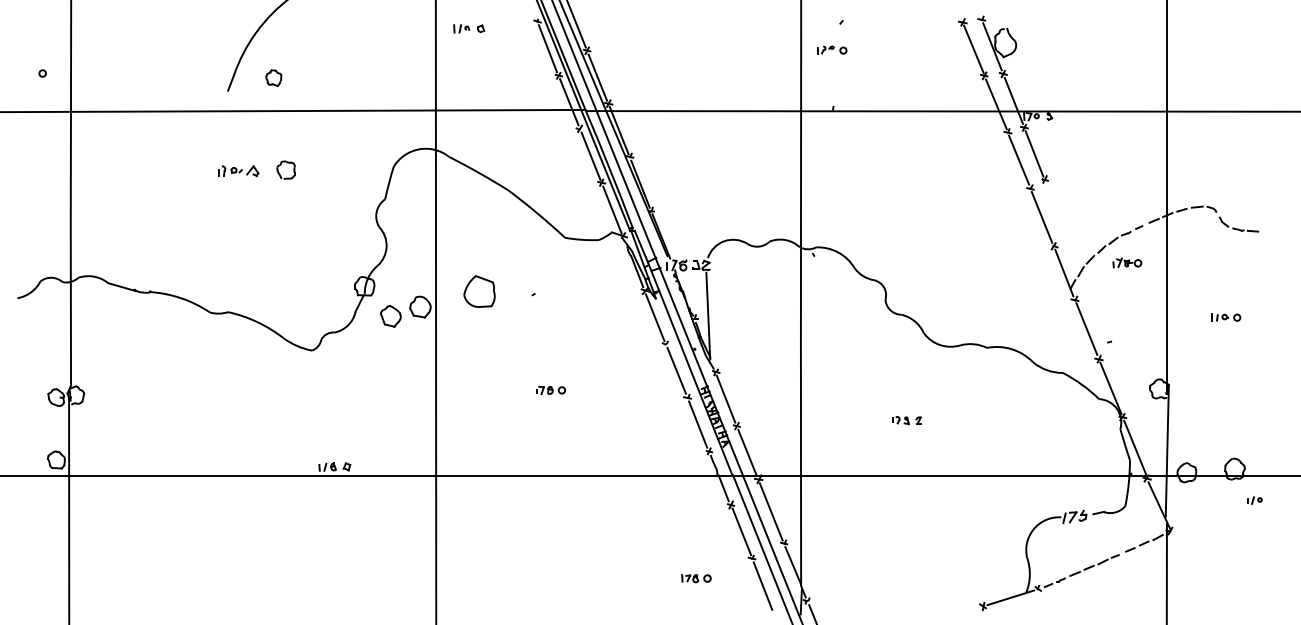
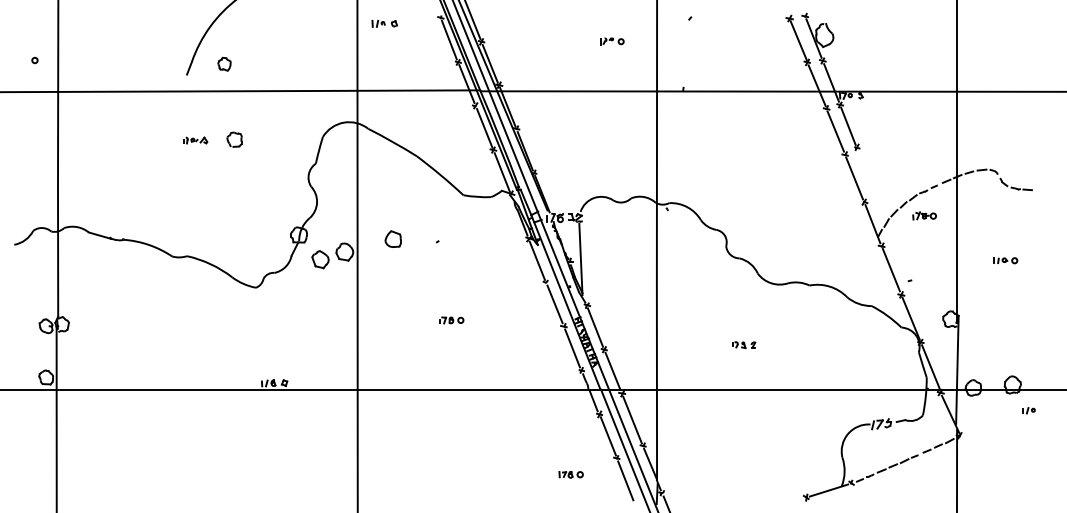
part: (832, 49) -> (612, 40), moved
part: (238, 170) -> (195, 140), size x0.71
part: (479, 290) -> (393, 238), size x0.62

